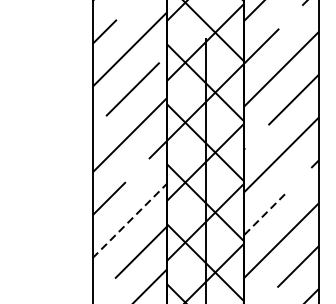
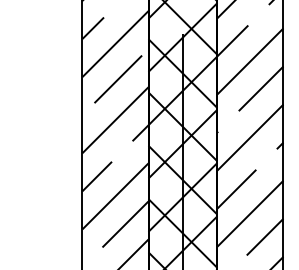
line: (267, 212) -> (237, 188), dashed -> solid
line: (129, 221) -> (115, 196), dashed -> solid

